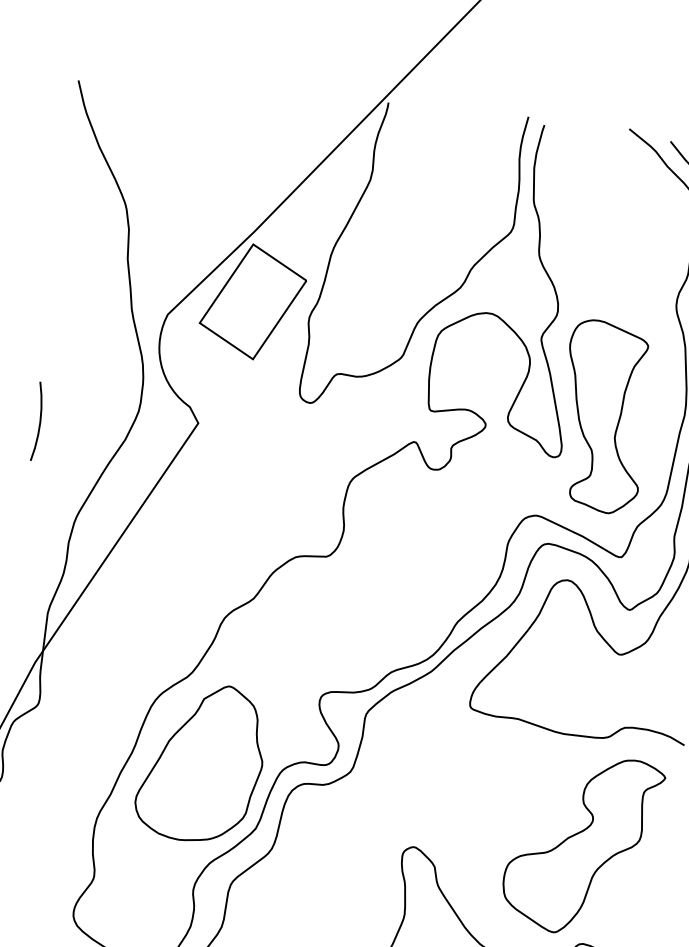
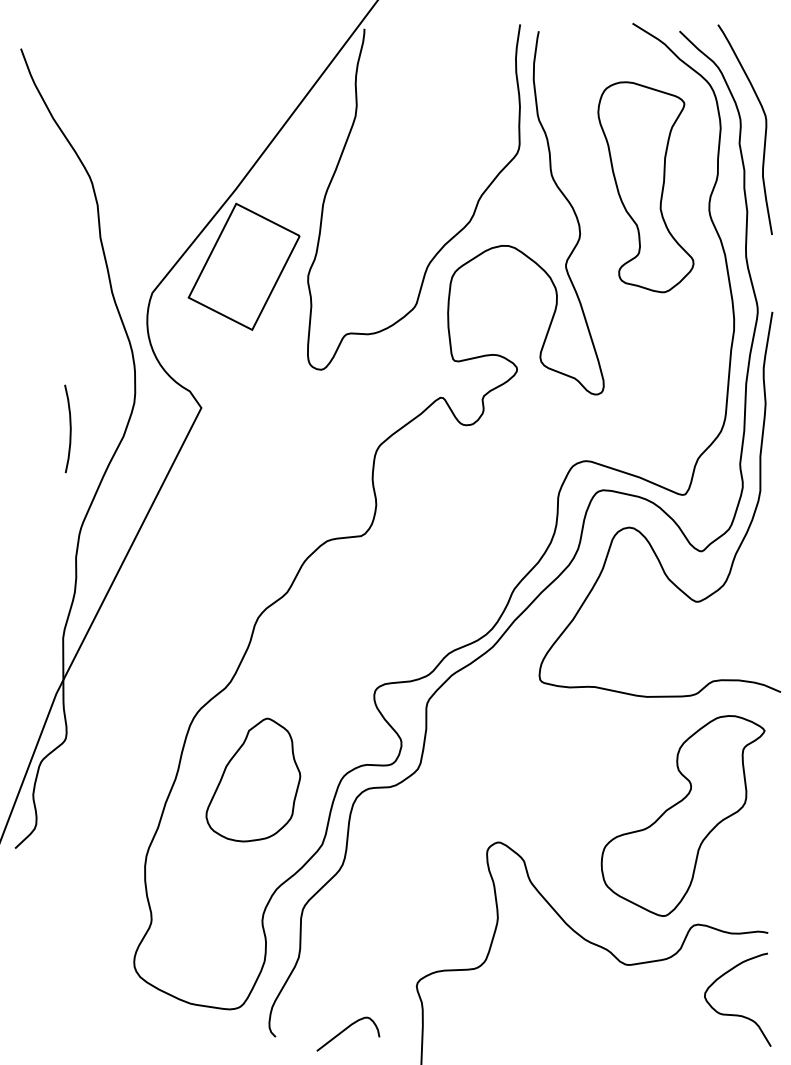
part: (603, 417) -> (645, 187), moved
curve: (39, 421) -> (69, 428), moved
part: (201, 762) -> (253, 779), size x0.7

